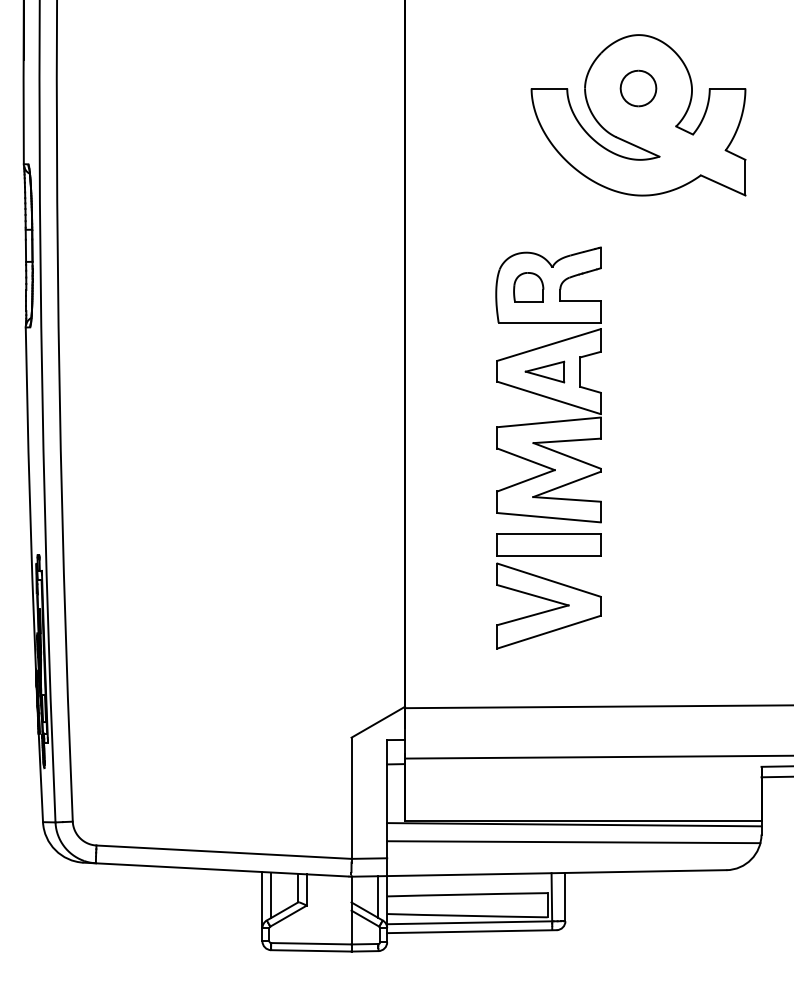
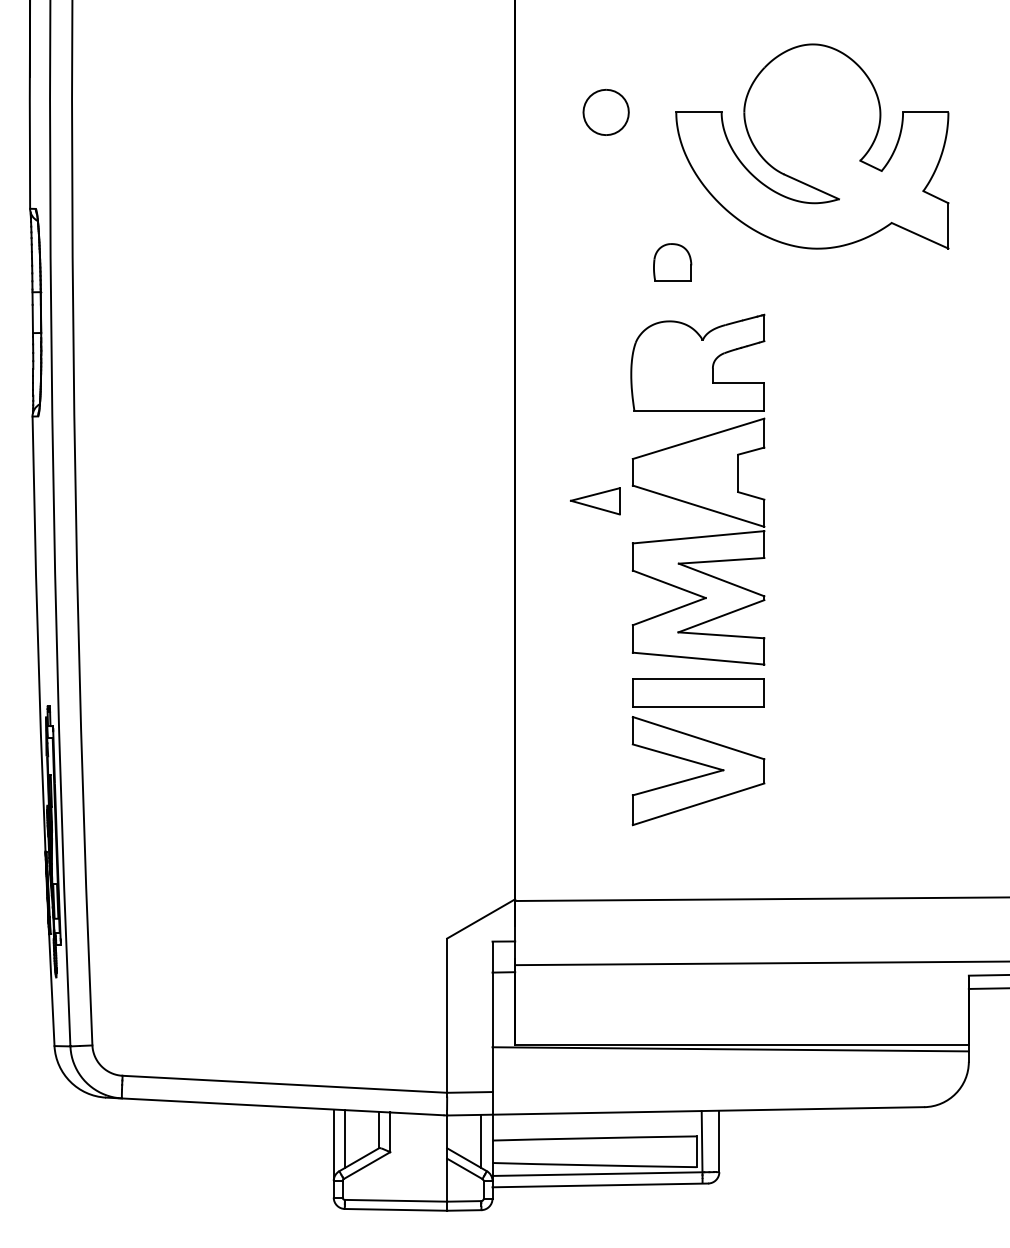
part: (638, 88) -> (606, 112), moved
part: (528, 287) -> (672, 262), moved
part: (544, 371) -> (594, 500), moved
line: (573, 842) -> (729, 1071), removed

